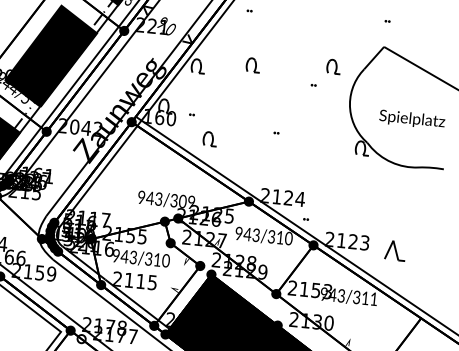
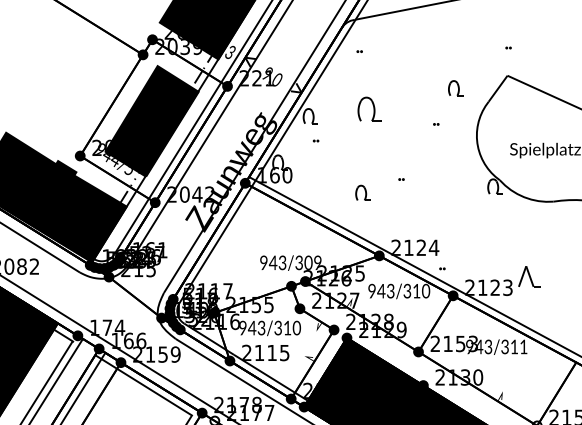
part: (252, 65) -> (368, 109), size x1.6
part: (333, 66) -> (455, 88), moved
part: (191, 114) -> (315, 140), moved
part: (209, 138) -> (362, 192), moved
part: (395, 250) -> (529, 276), moved

